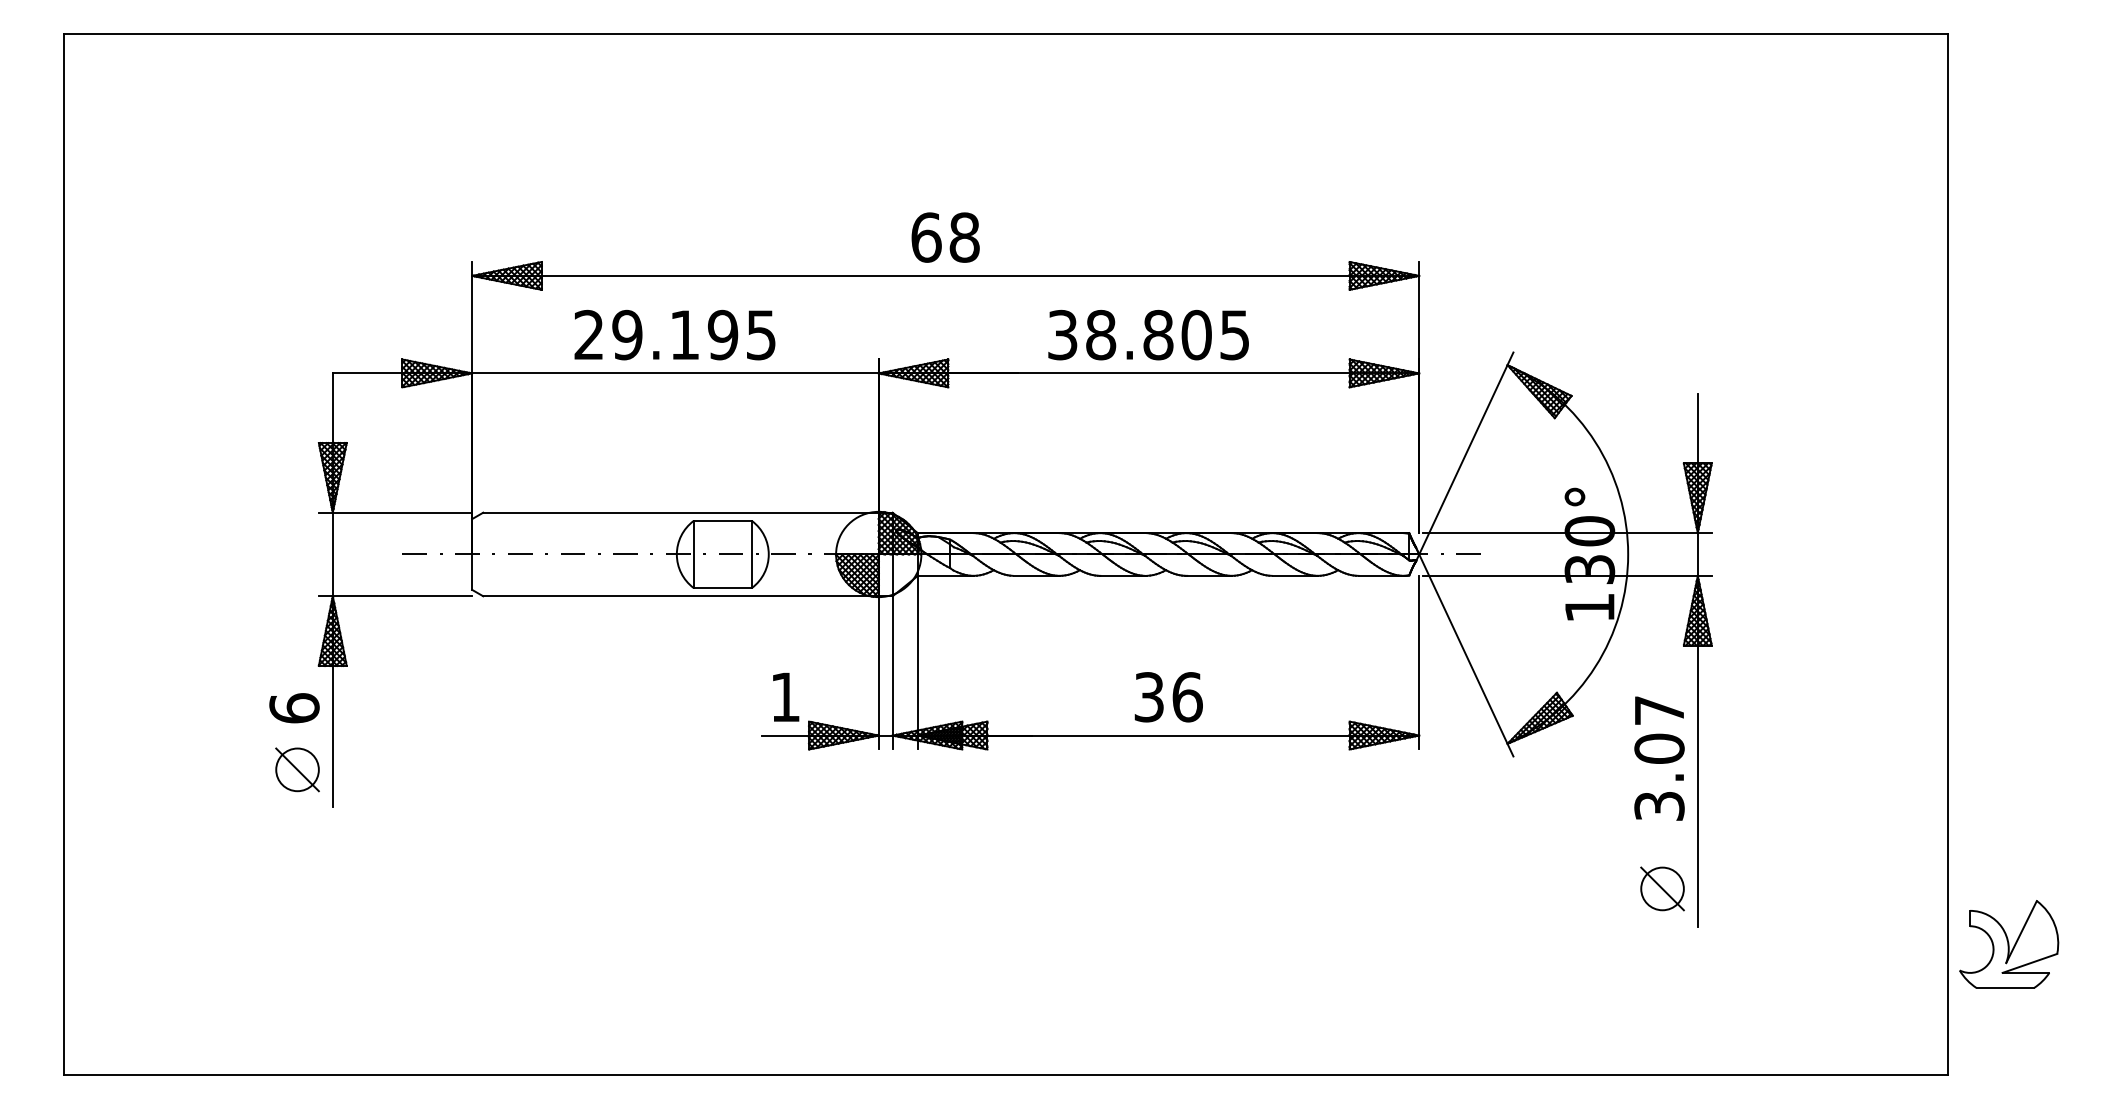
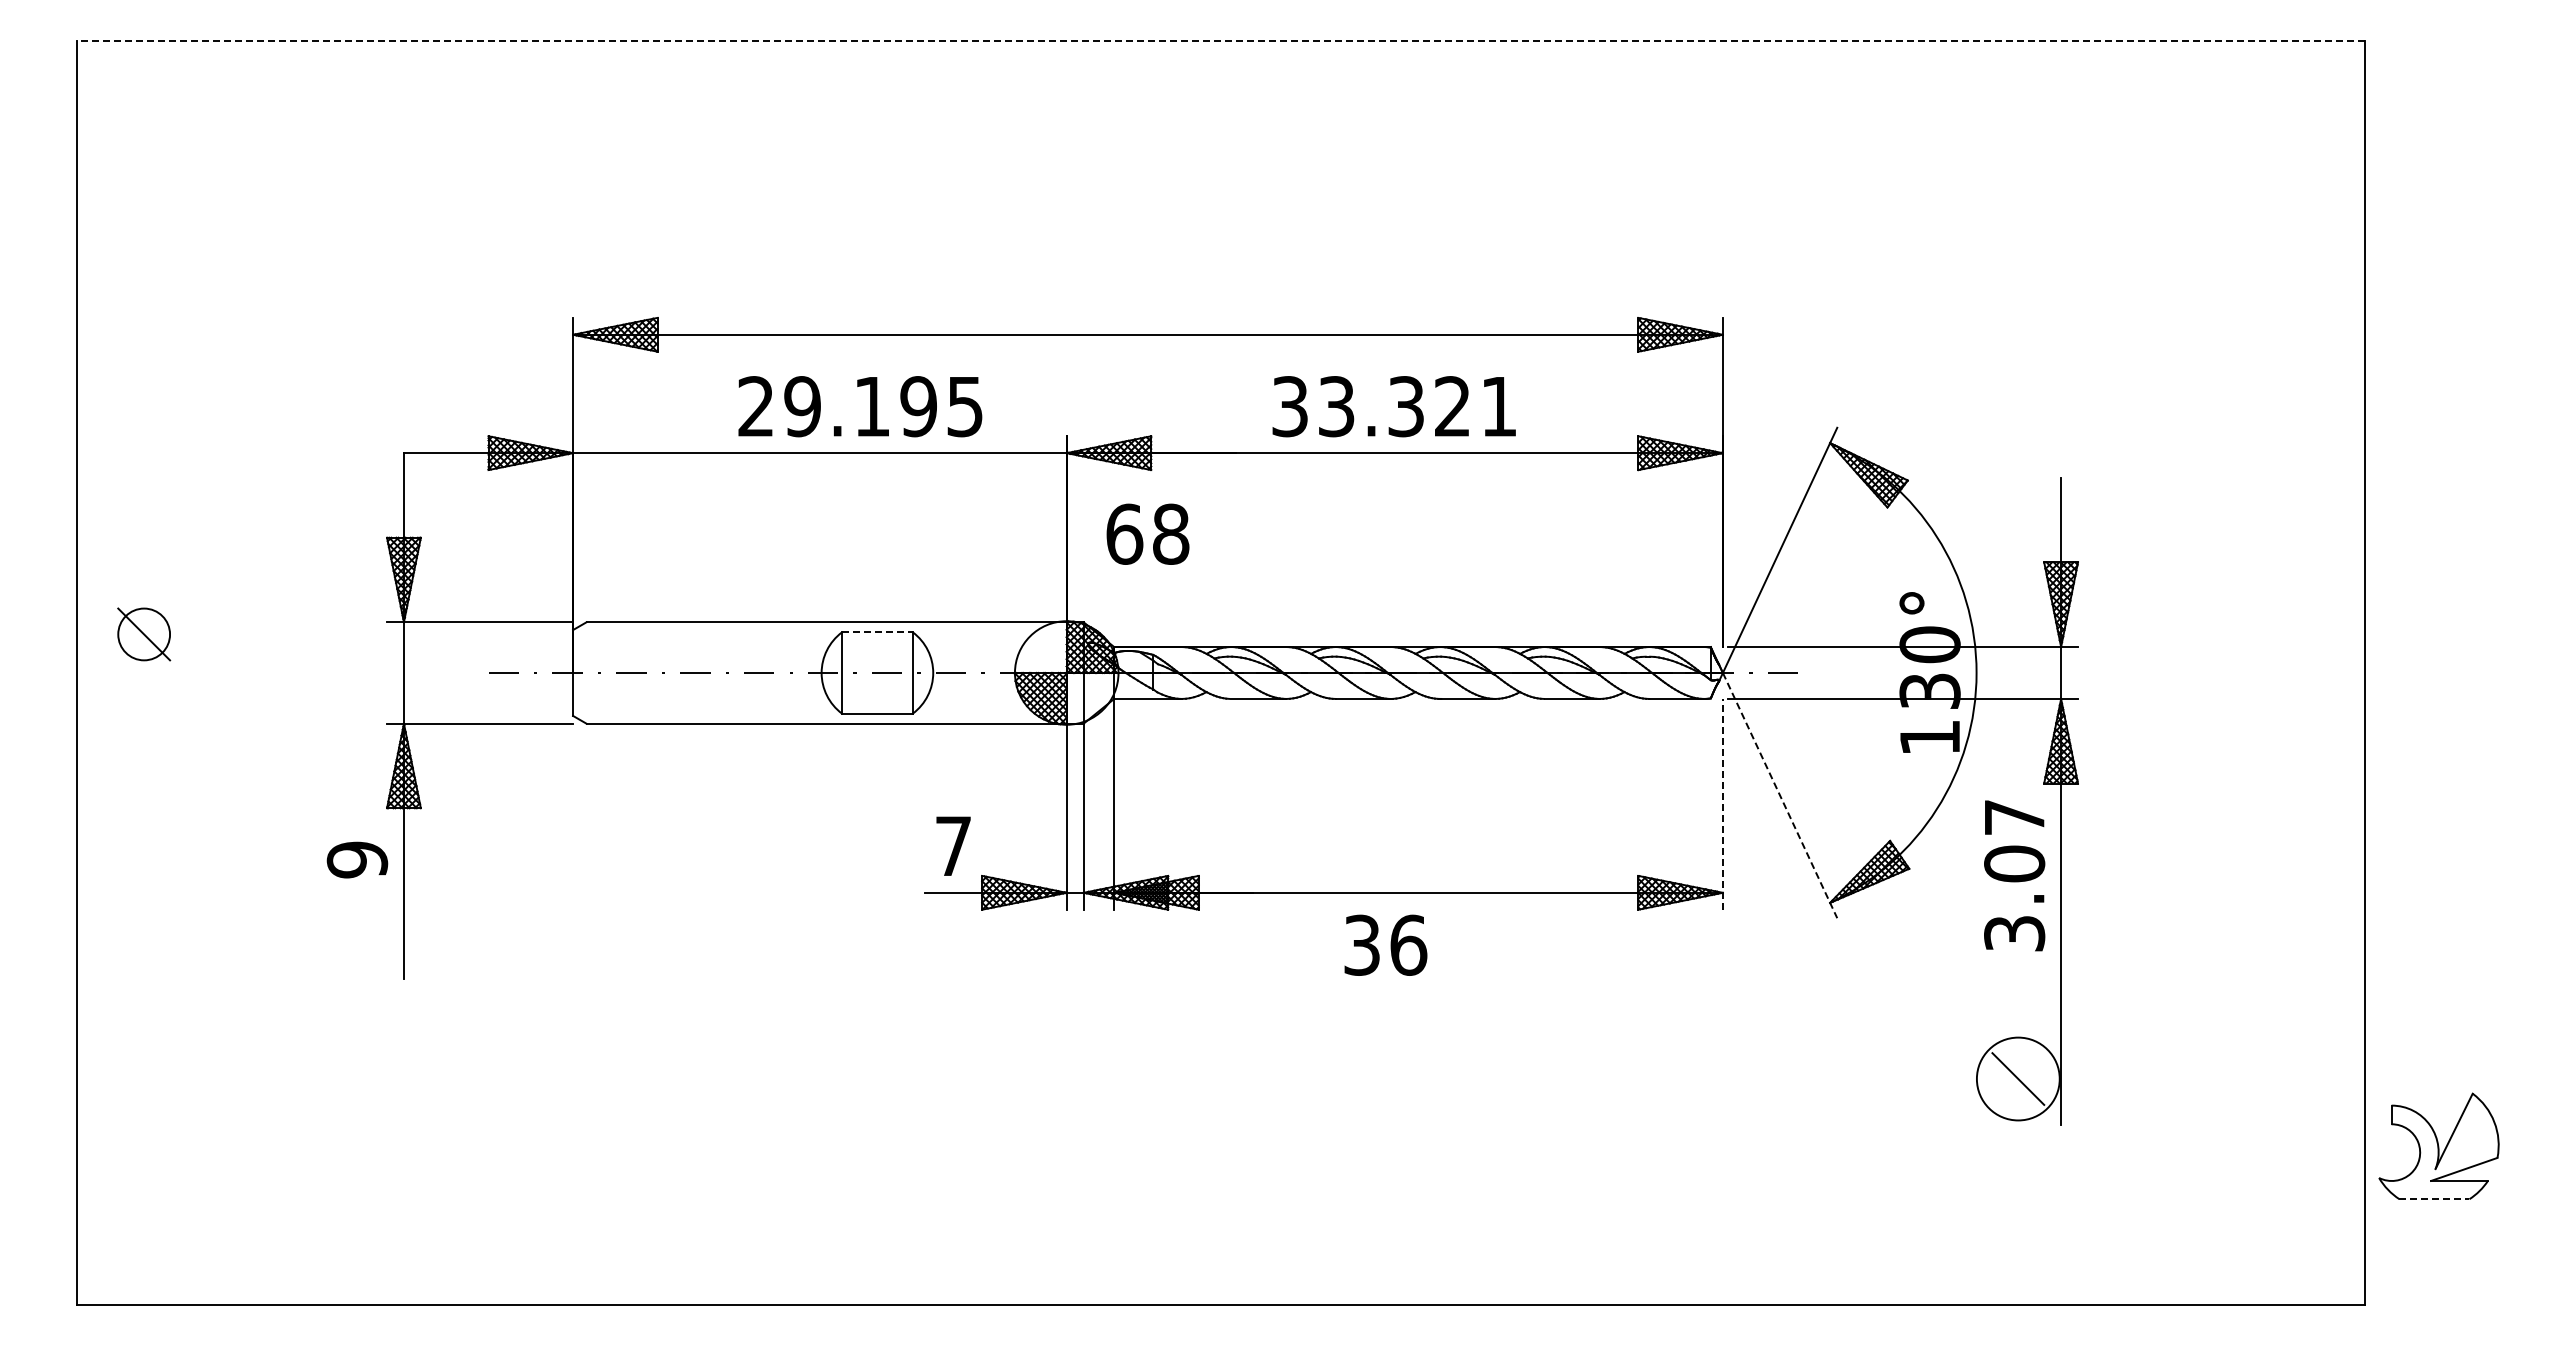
line: (1006, 33) -> (1221, 40), solid -> dashed
text: (945, 236) -> (1147, 533), moved
text: (675, 334) -> (860, 406), moved
text: (1167, 334) -> (1417, 406), 38.805 -> 33.321
line: (722, 521) -> (877, 632), solid -> dashed
line: (1466, 656) -> (1780, 796), solid -> dashed
line: (1418, 661) -> (1722, 803), solid -> dashed
text: (785, 696) -> (953, 845), 1 -> 7
text: (1168, 696) -> (1385, 944), moved
text: (294, 708) -> (357, 859), 6 -> 9
text: (1659, 758) -> (2014, 875), moved
part: (297, 769) -> (144, 634), moved
circle: (1662, 888) -> (2018, 1078), size x1.6
line: (2005, 988) -> (2434, 1199), solid -> dashed

